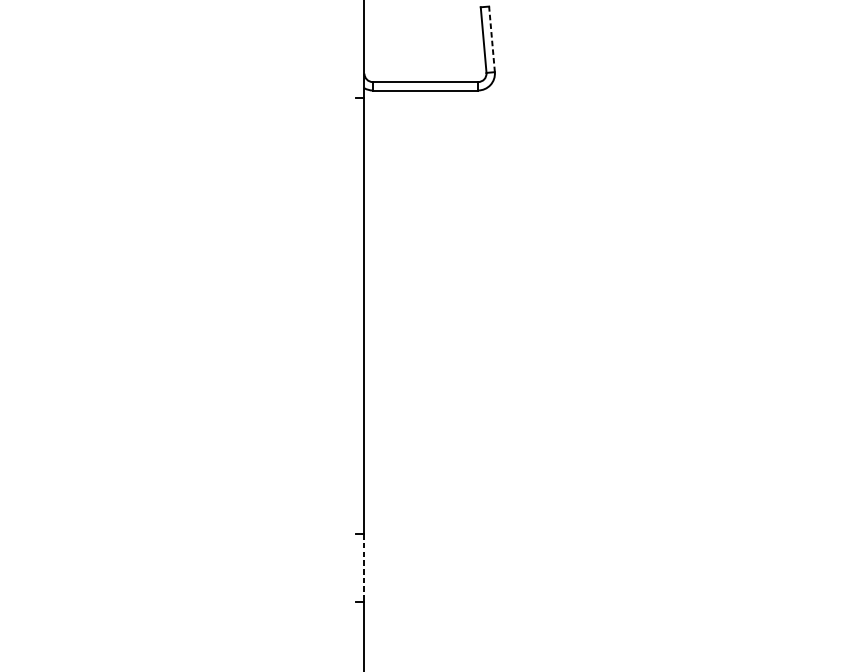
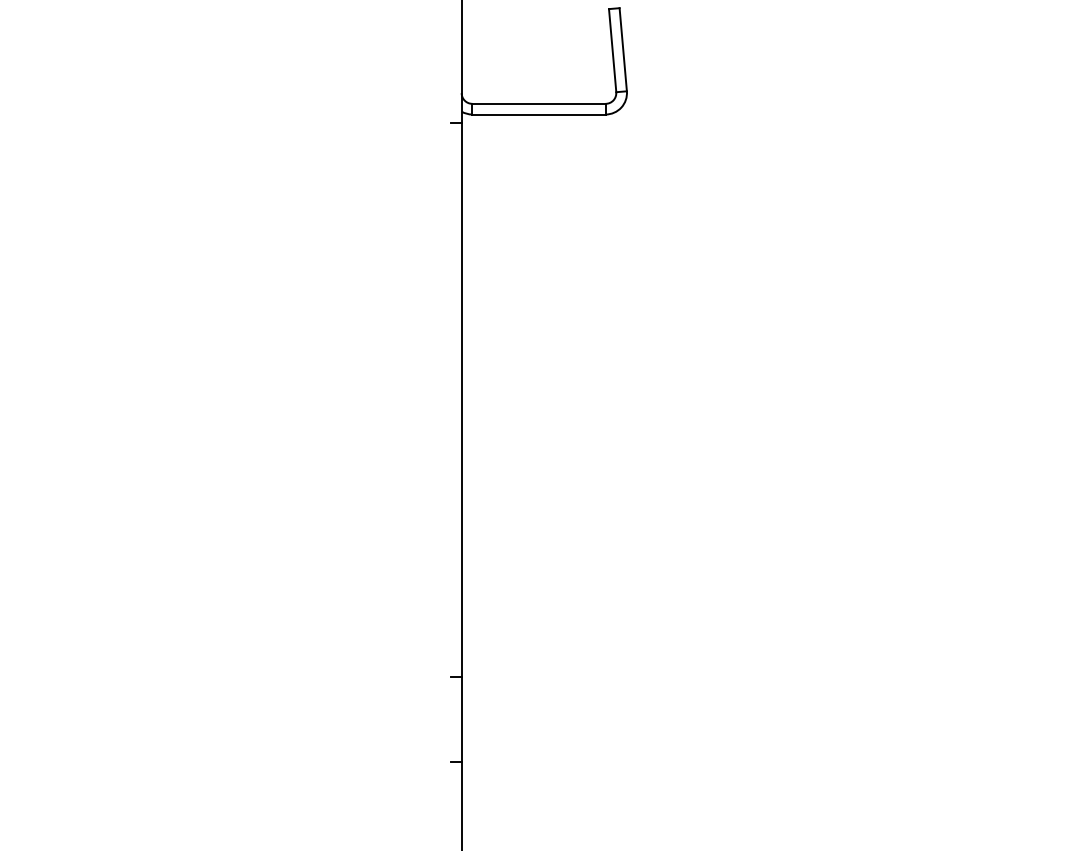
line: (492, 39) -> (623, 49), dashed -> solid
line: (364, 568) -> (461, 719), dashed -> solid

